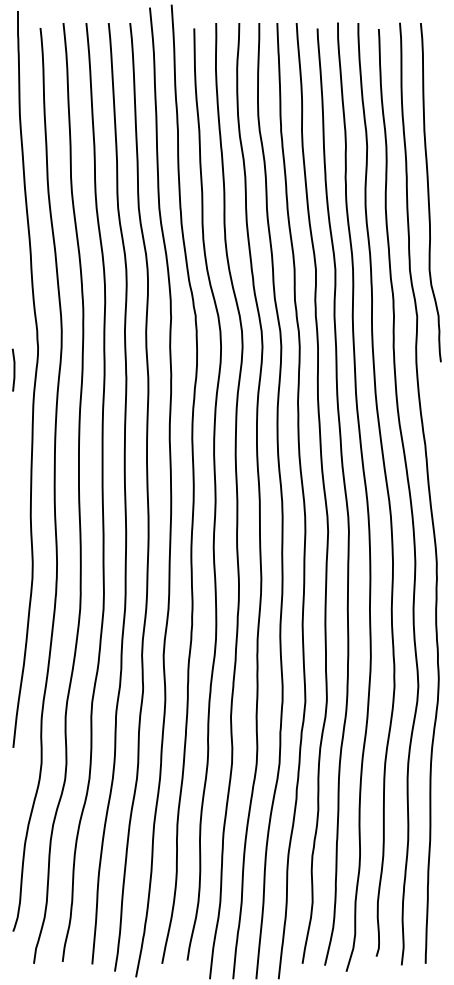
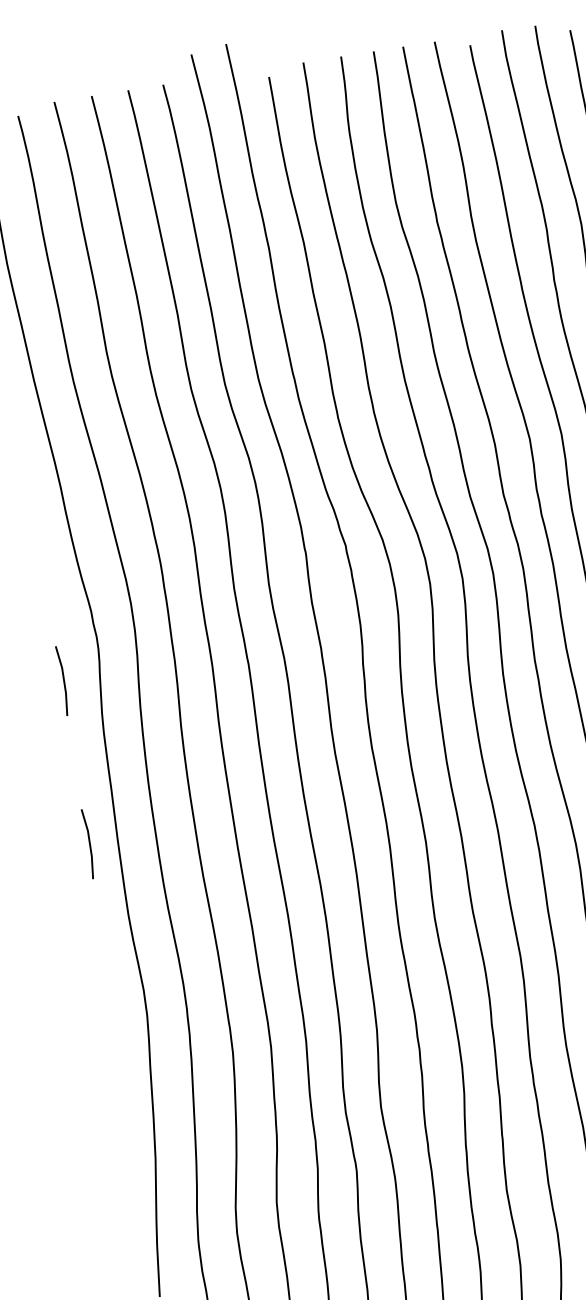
line: (13, 469) -> (88, 842), added

